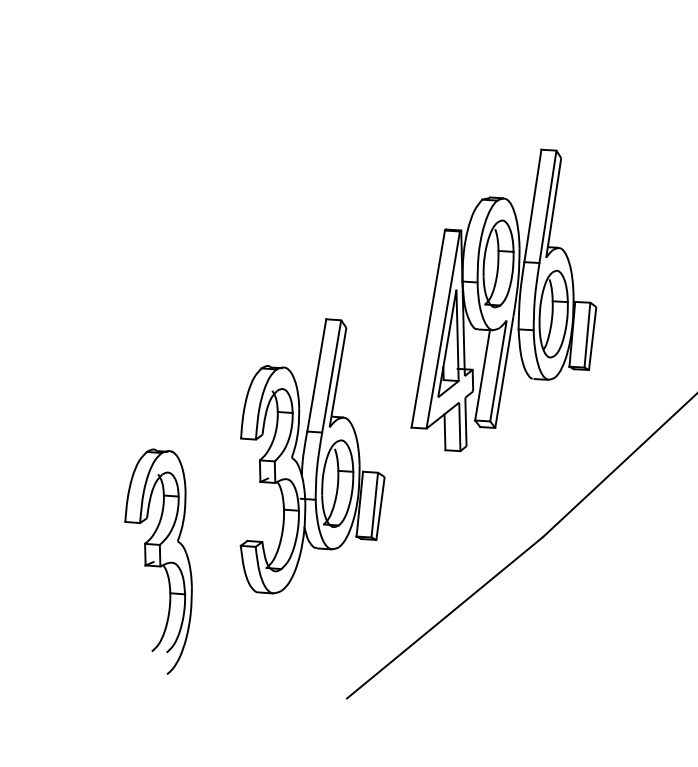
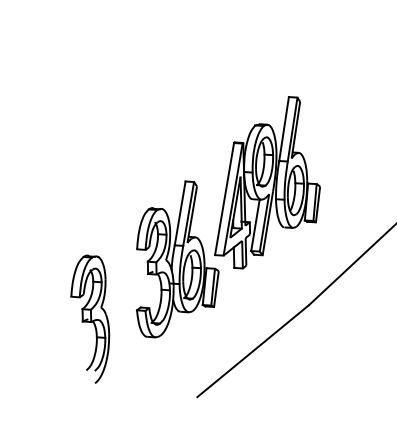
part: (503, 299) -> (267, 182), moved

